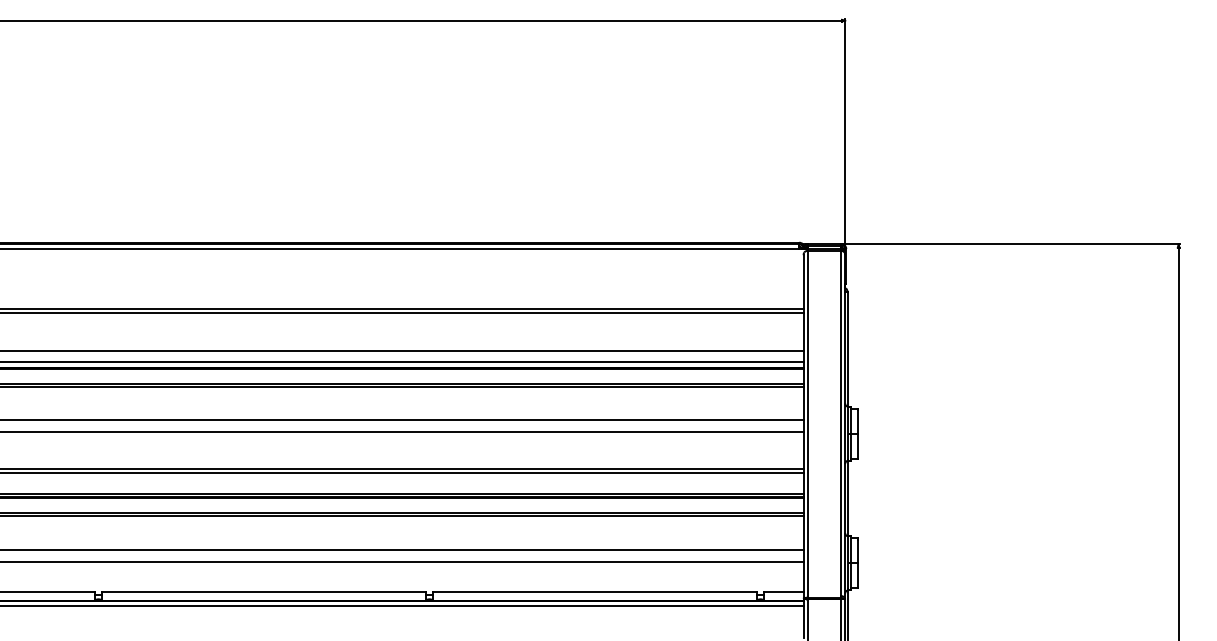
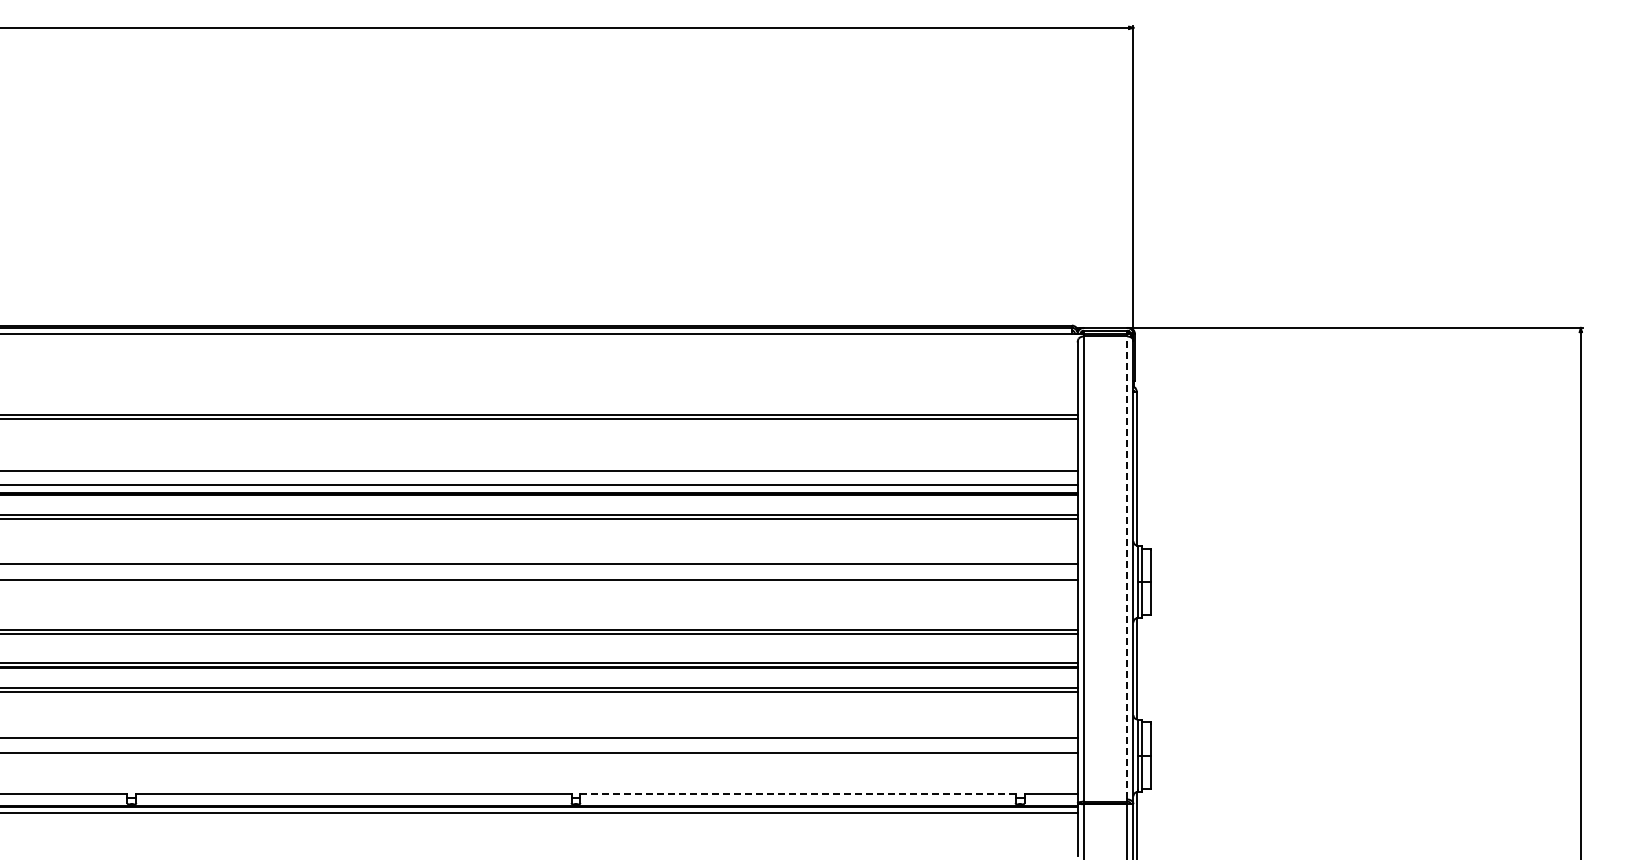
line: (840, 423) -> (1127, 567), solid -> dashed
line: (595, 591) -> (798, 793), solid -> dashed

